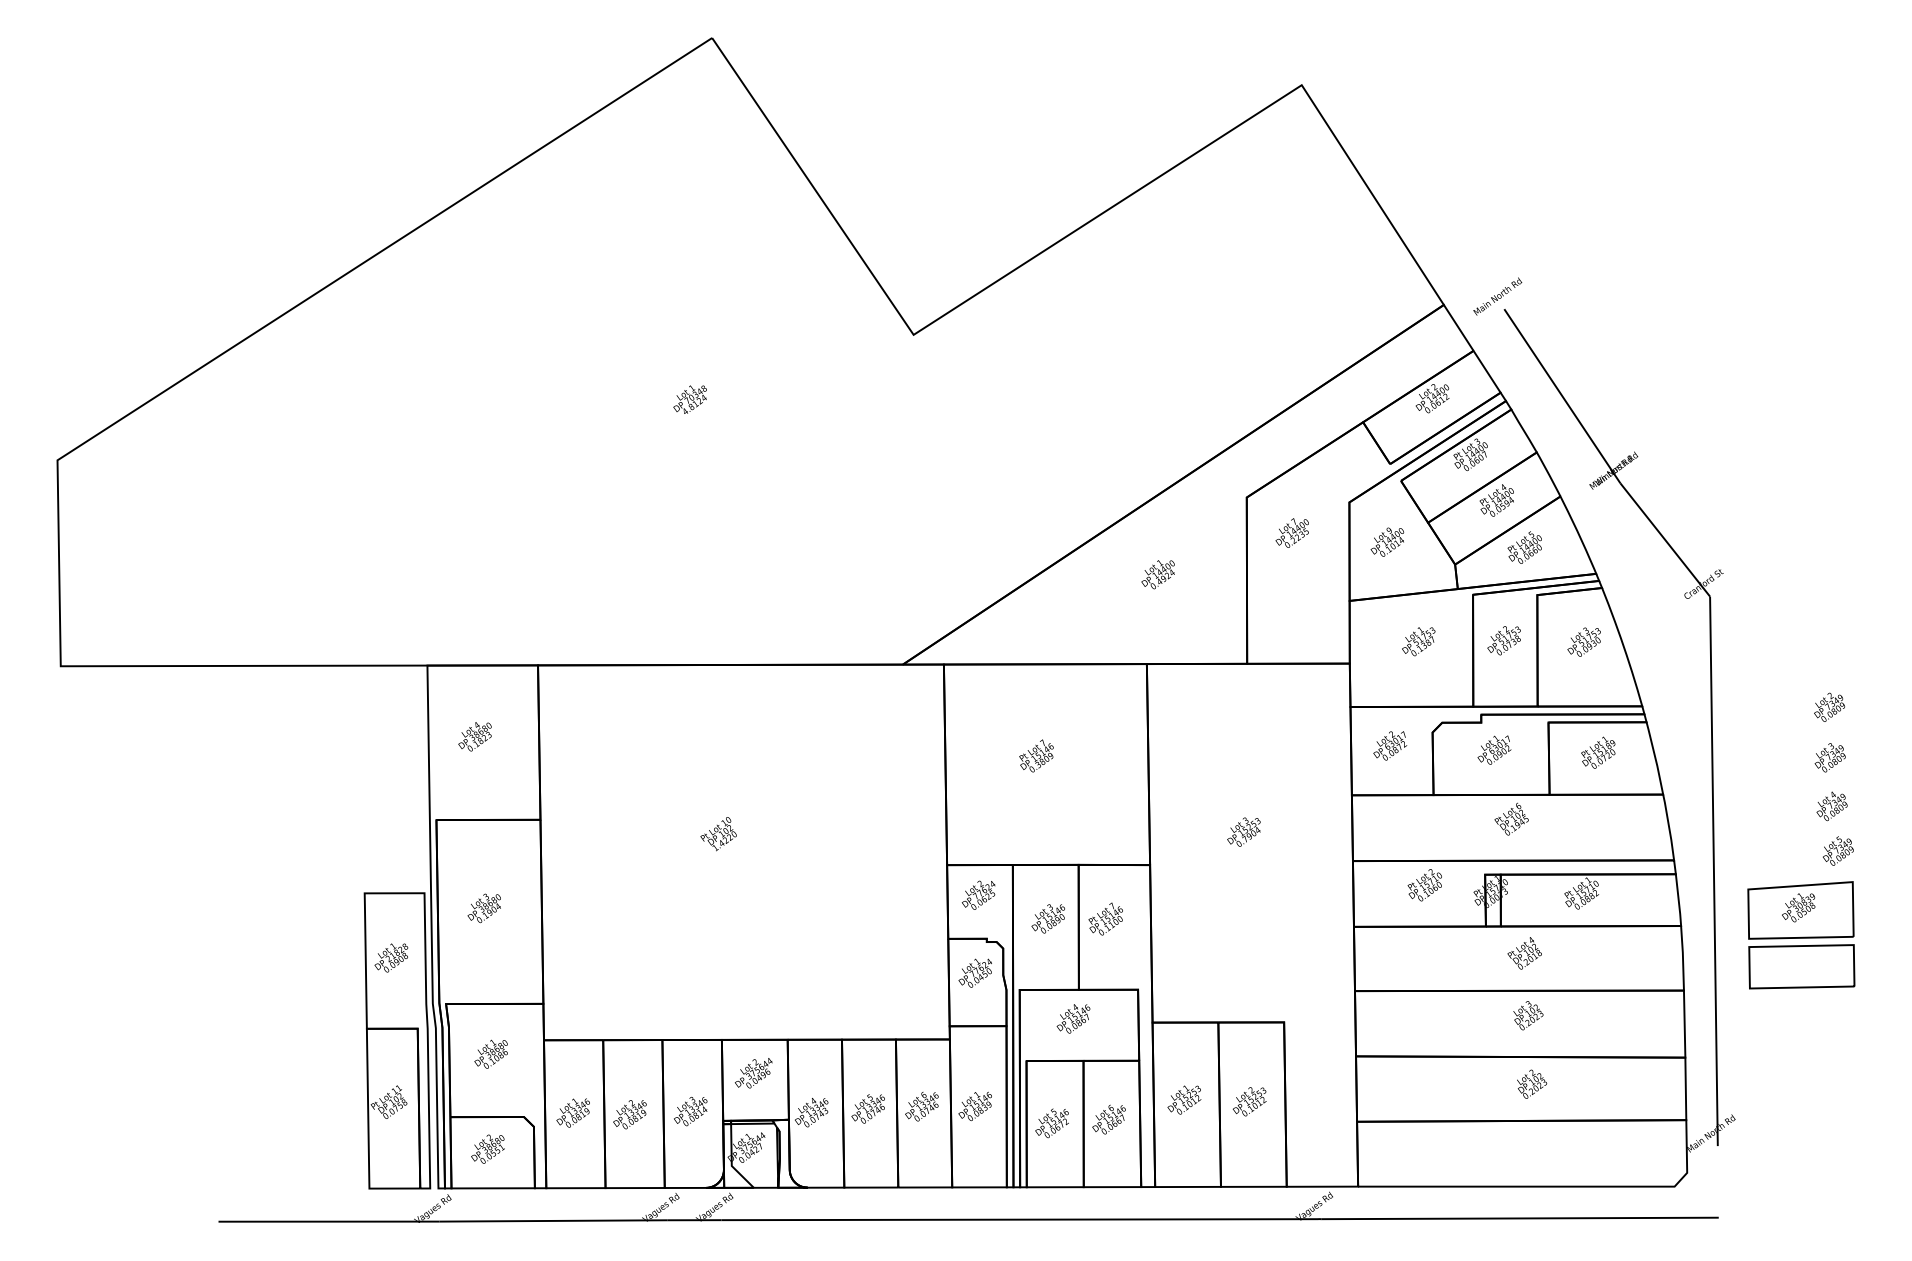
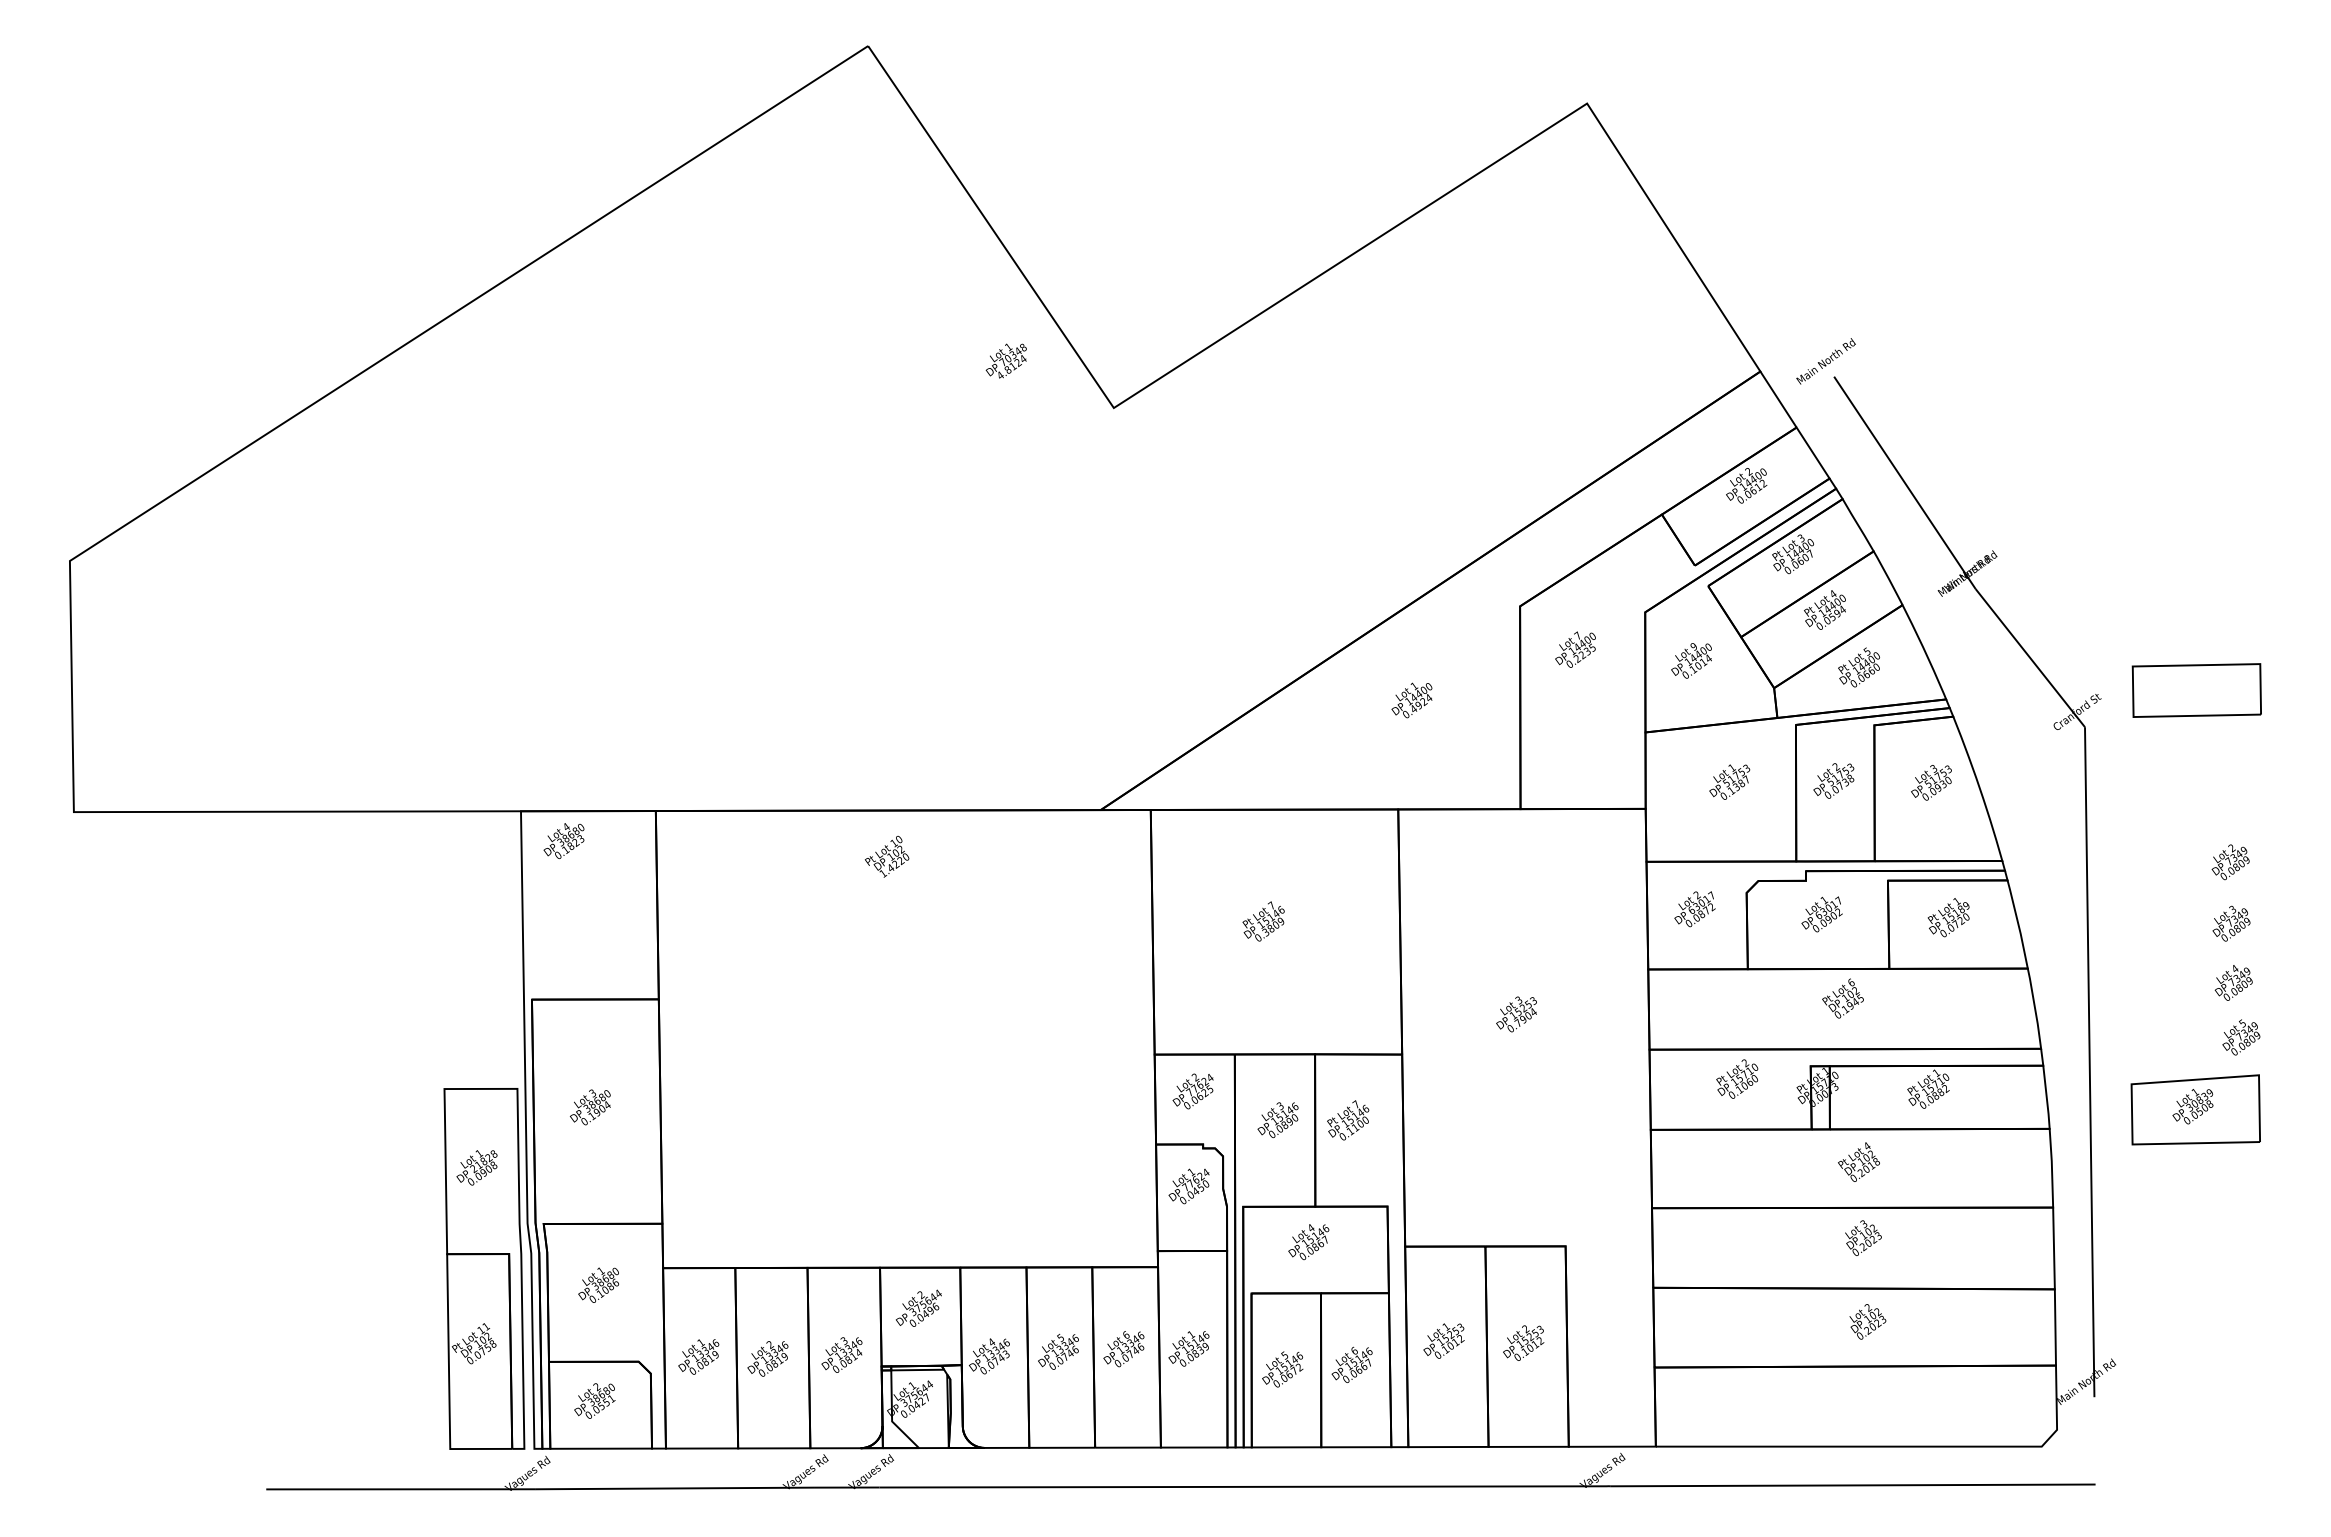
text: (689, 399) -> (1005, 360), moved
text: (474, 736) -> (563, 840), moved
text: (718, 833) -> (886, 856), moved
part: (1801, 966) -> (2196, 690), moved

